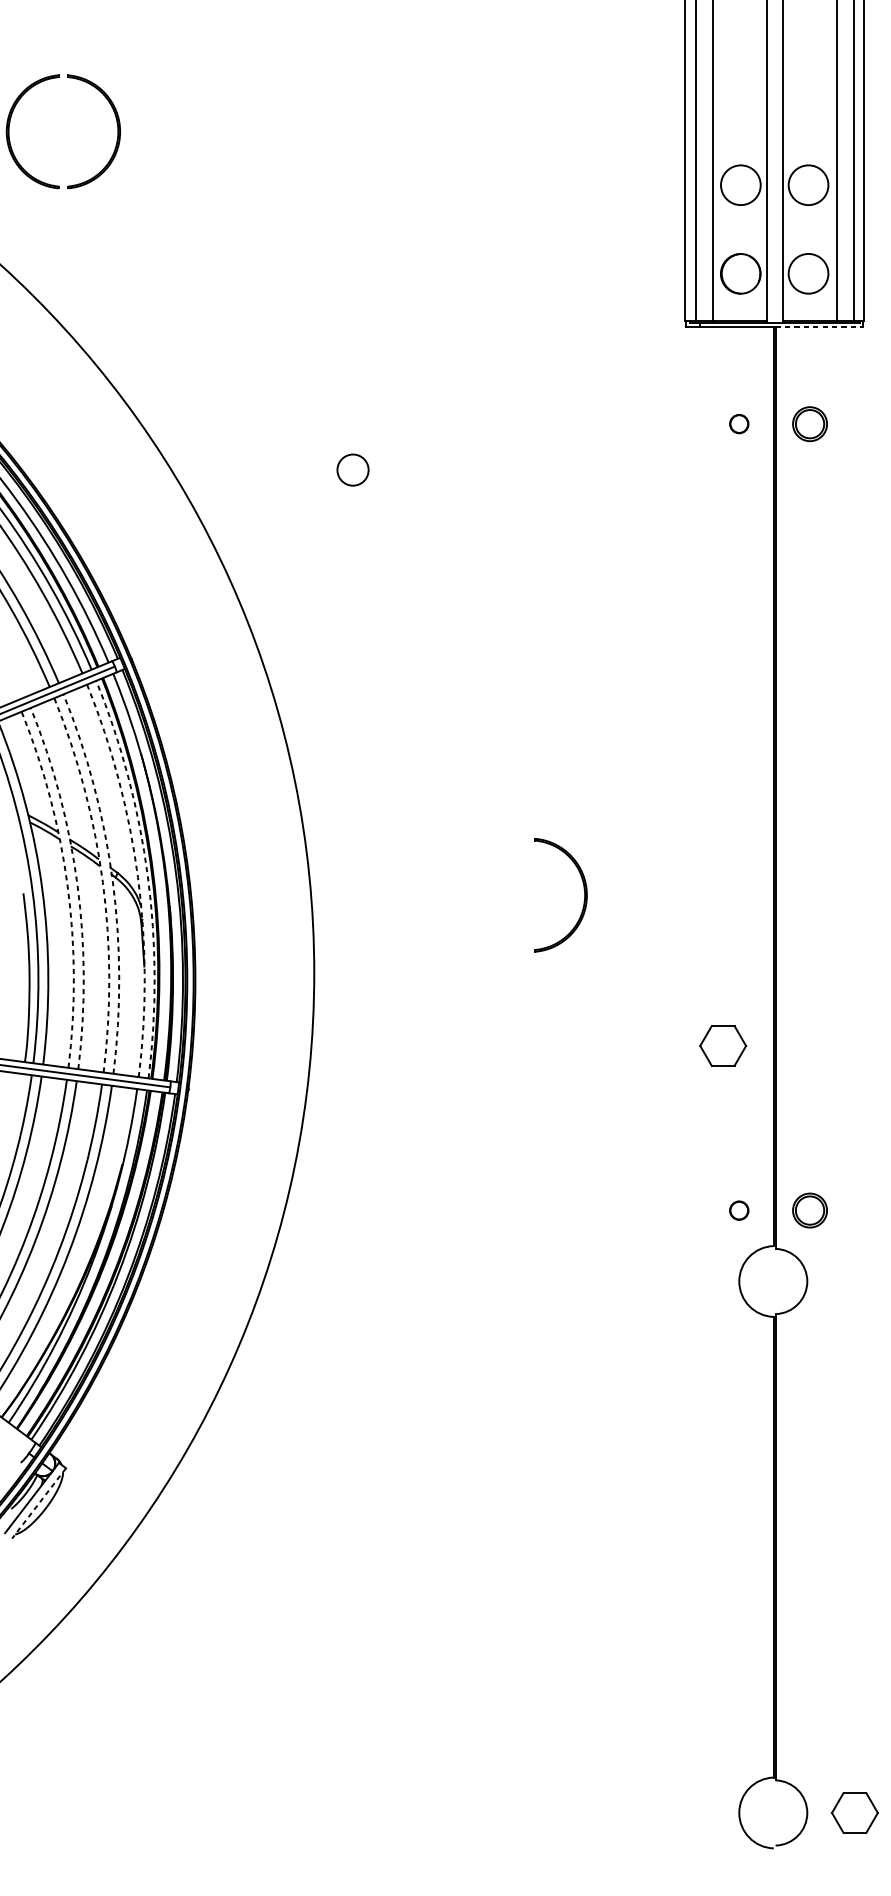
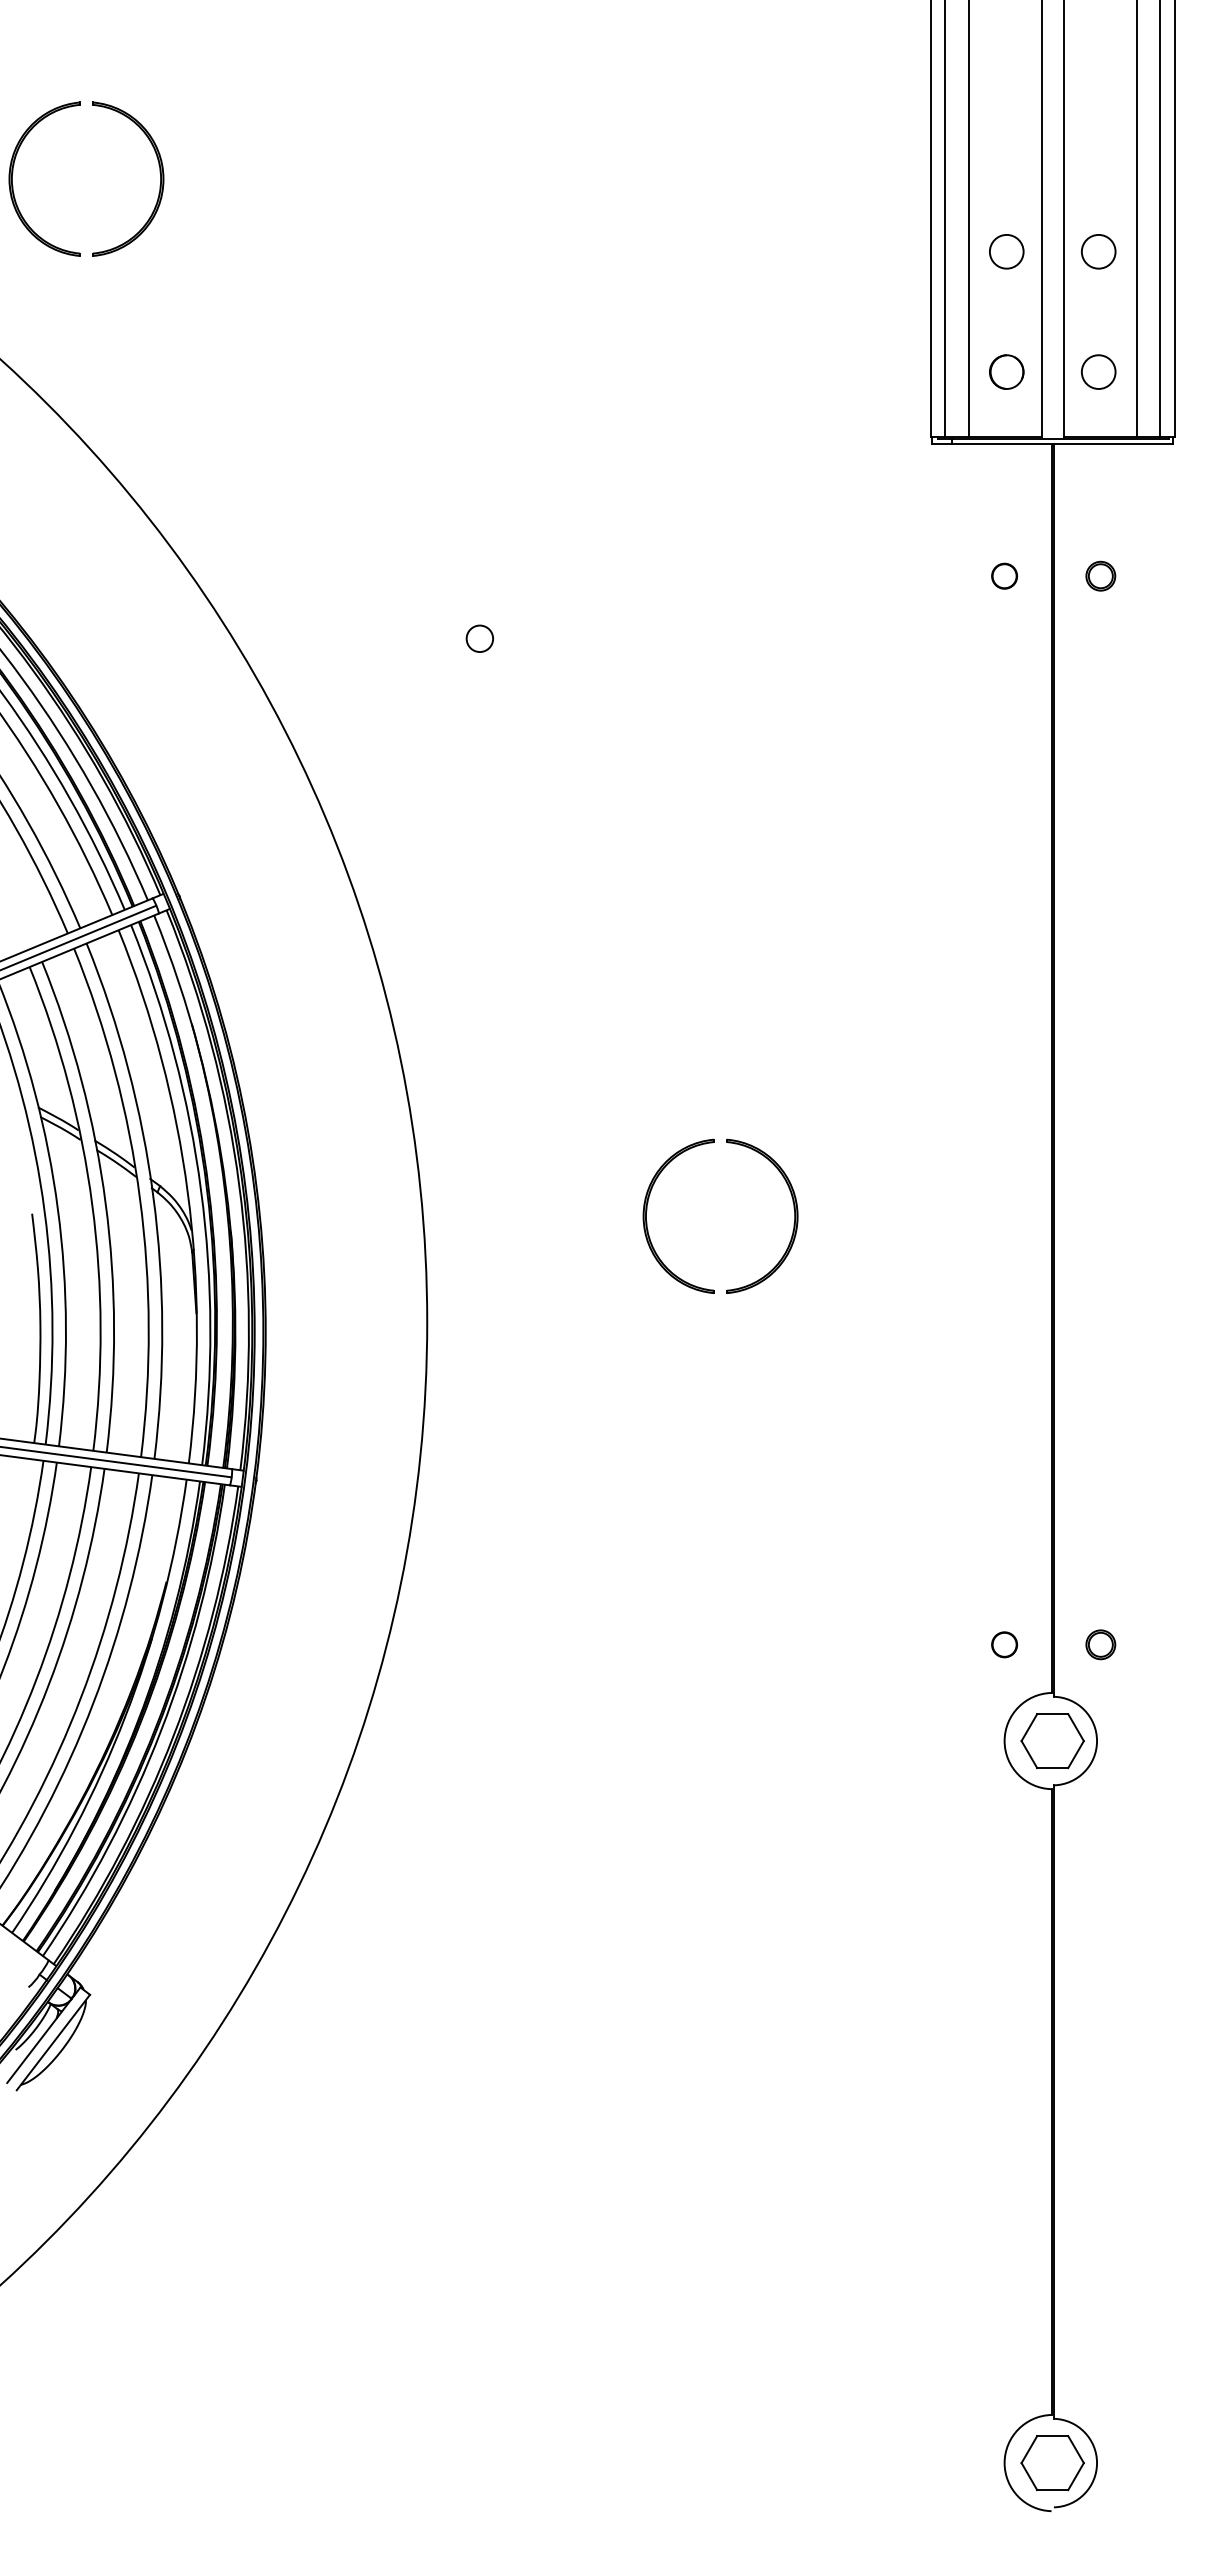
circle: (740, 185) -> (1006, 251), size x0.62
circle: (808, 185) -> (1098, 251), size x0.62
circle: (740, 273) -> (1006, 371), size x0.62
circle: (808, 273) -> (1098, 371), size x0.62
line: (819, 326) -> (1113, 443), dashed -> solid
part: (809, 423) -> (1100, 575), size x0.62
circle: (352, 469) -> (479, 638), size x0.62
arc: (148, 876) -> (201, 1190), dashed -> solid
arc: (137, 877) -> (187, 1192), dashed -> solid
arc: (112, 880) -> (153, 1196), dashed -> solid
arc: (103, 882) -> (140, 1198), dashed -> solid
arc: (77, 885) -> (105, 1203), dashed -> solid
arc: (67, 886) -> (92, 1204), dashed -> solid
part: (476, 891) -> (647, 1211), added
part: (723, 1046) -> (1052, 1741), moved
part: (809, 1210) -> (1100, 1644), size x0.62
line: (39, 1503) -> (53, 2042), dashed -> solid
part: (854, 1813) -> (1052, 2463), moved

